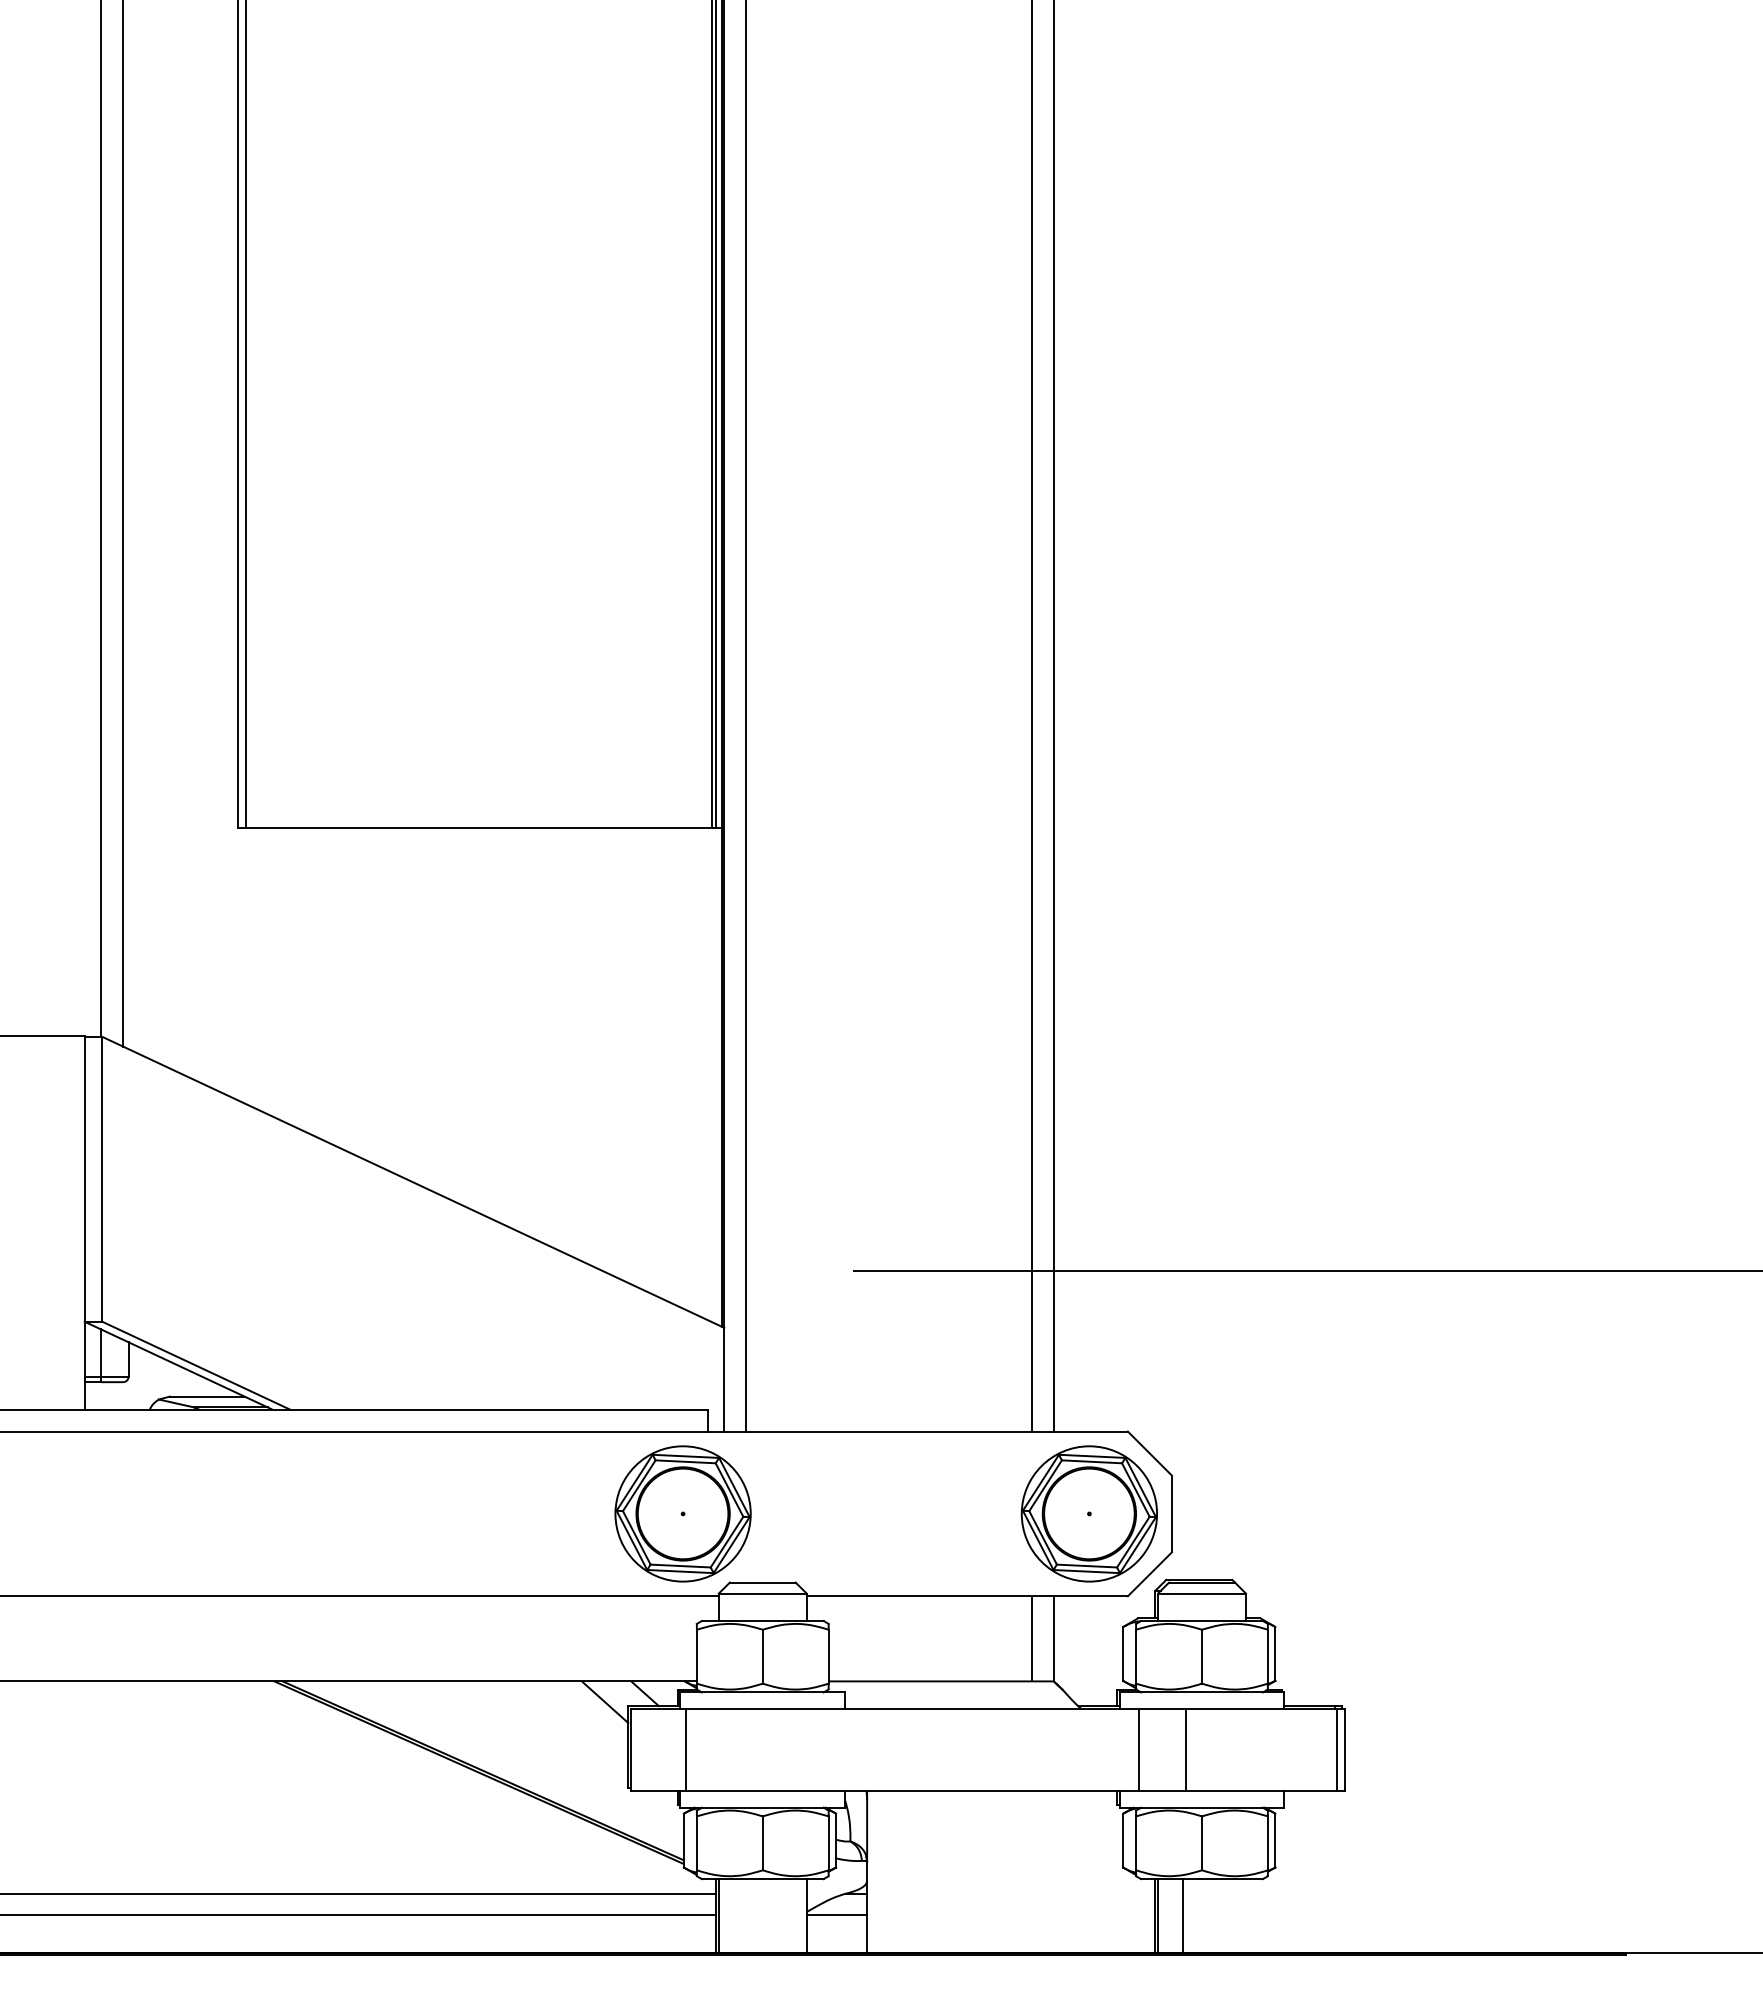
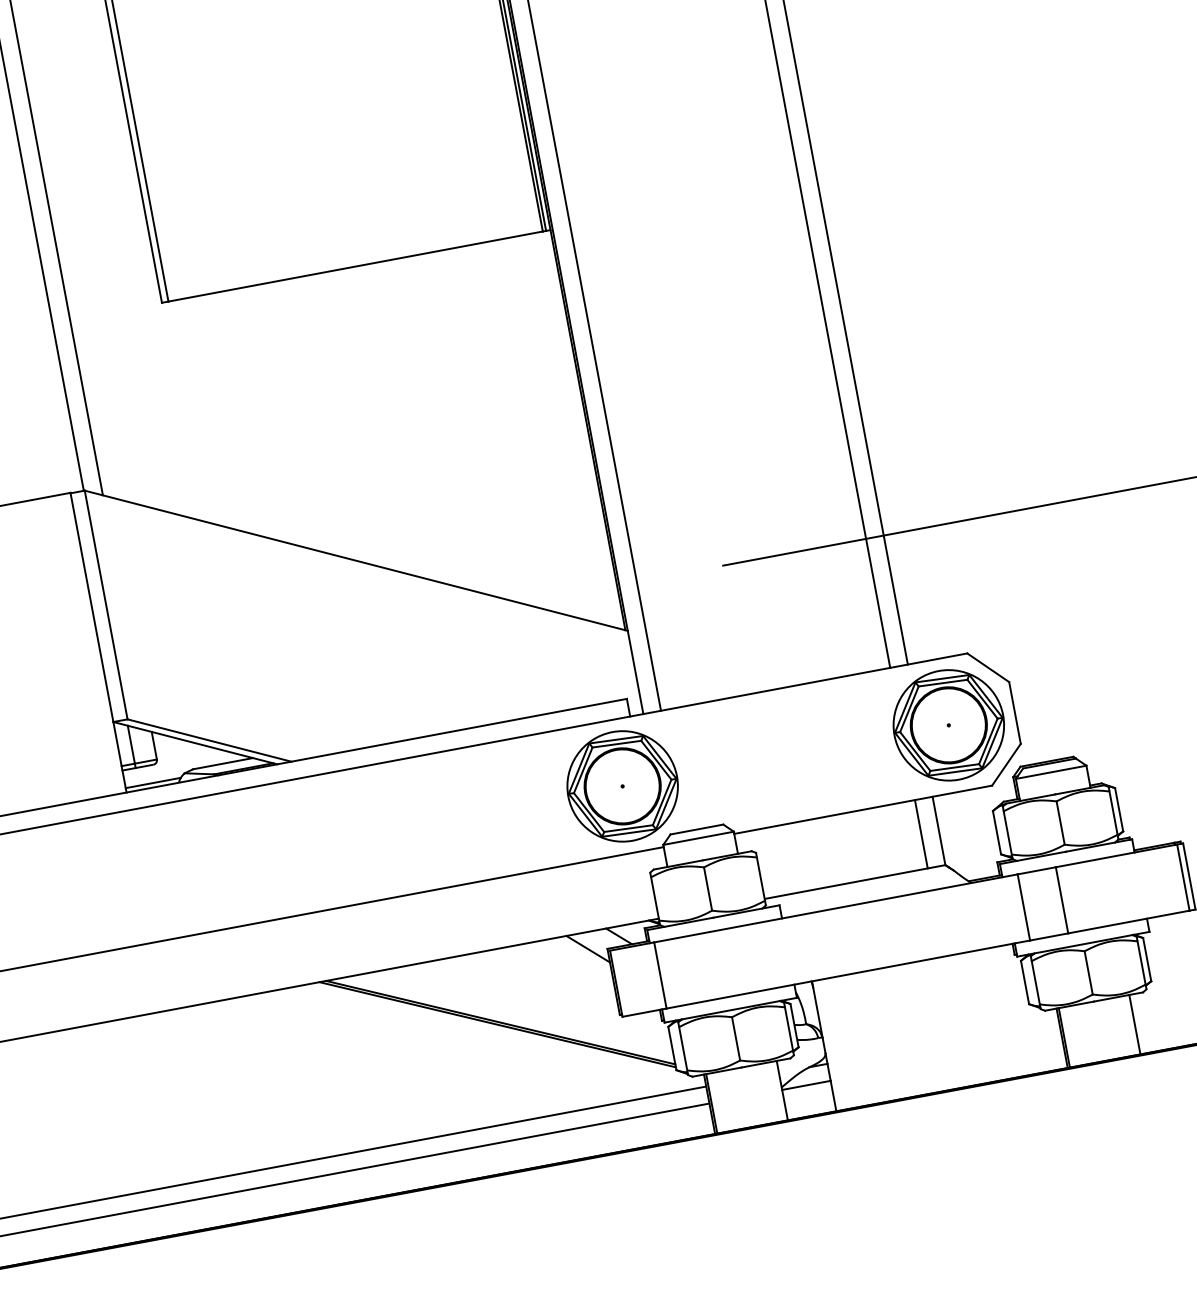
line: (118, 1404) -> (152, 783), added
line: (1182, 1916) -> (1134, 1025), moved

